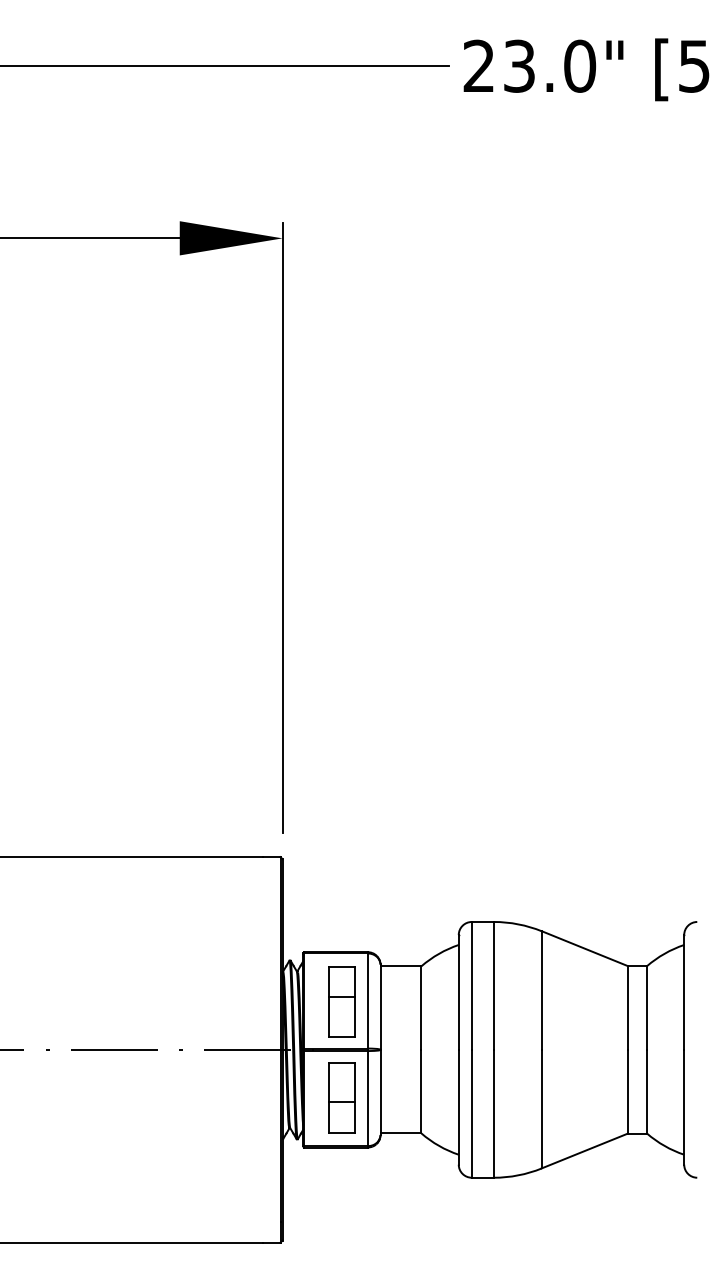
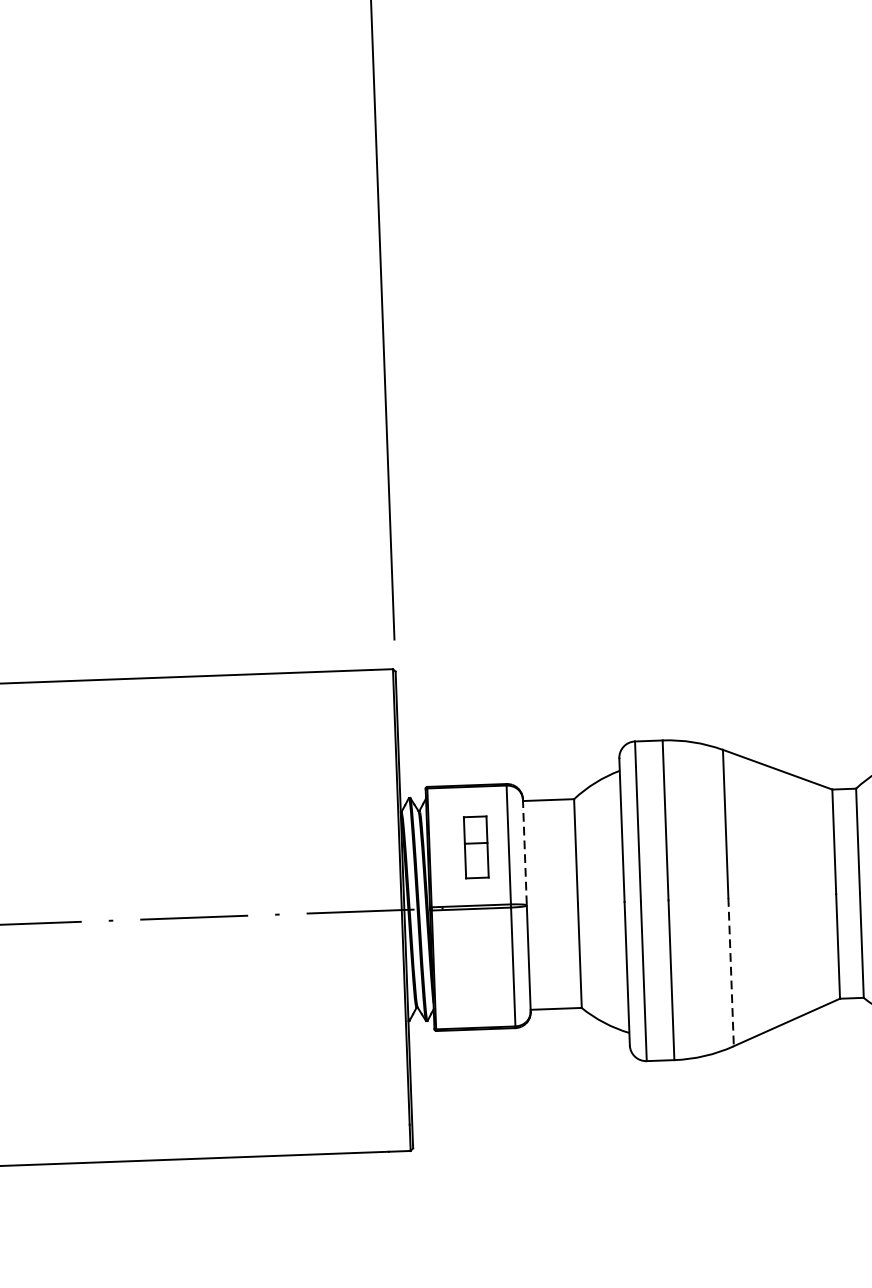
part: (341, 1001) -> (475, 846), size x0.7
line: (380, 1007) -> (524, 852), solid -> dashed
part: (341, 1097) -> (480, 966), removed
line: (541, 1109) -> (730, 972), solid -> dashed

